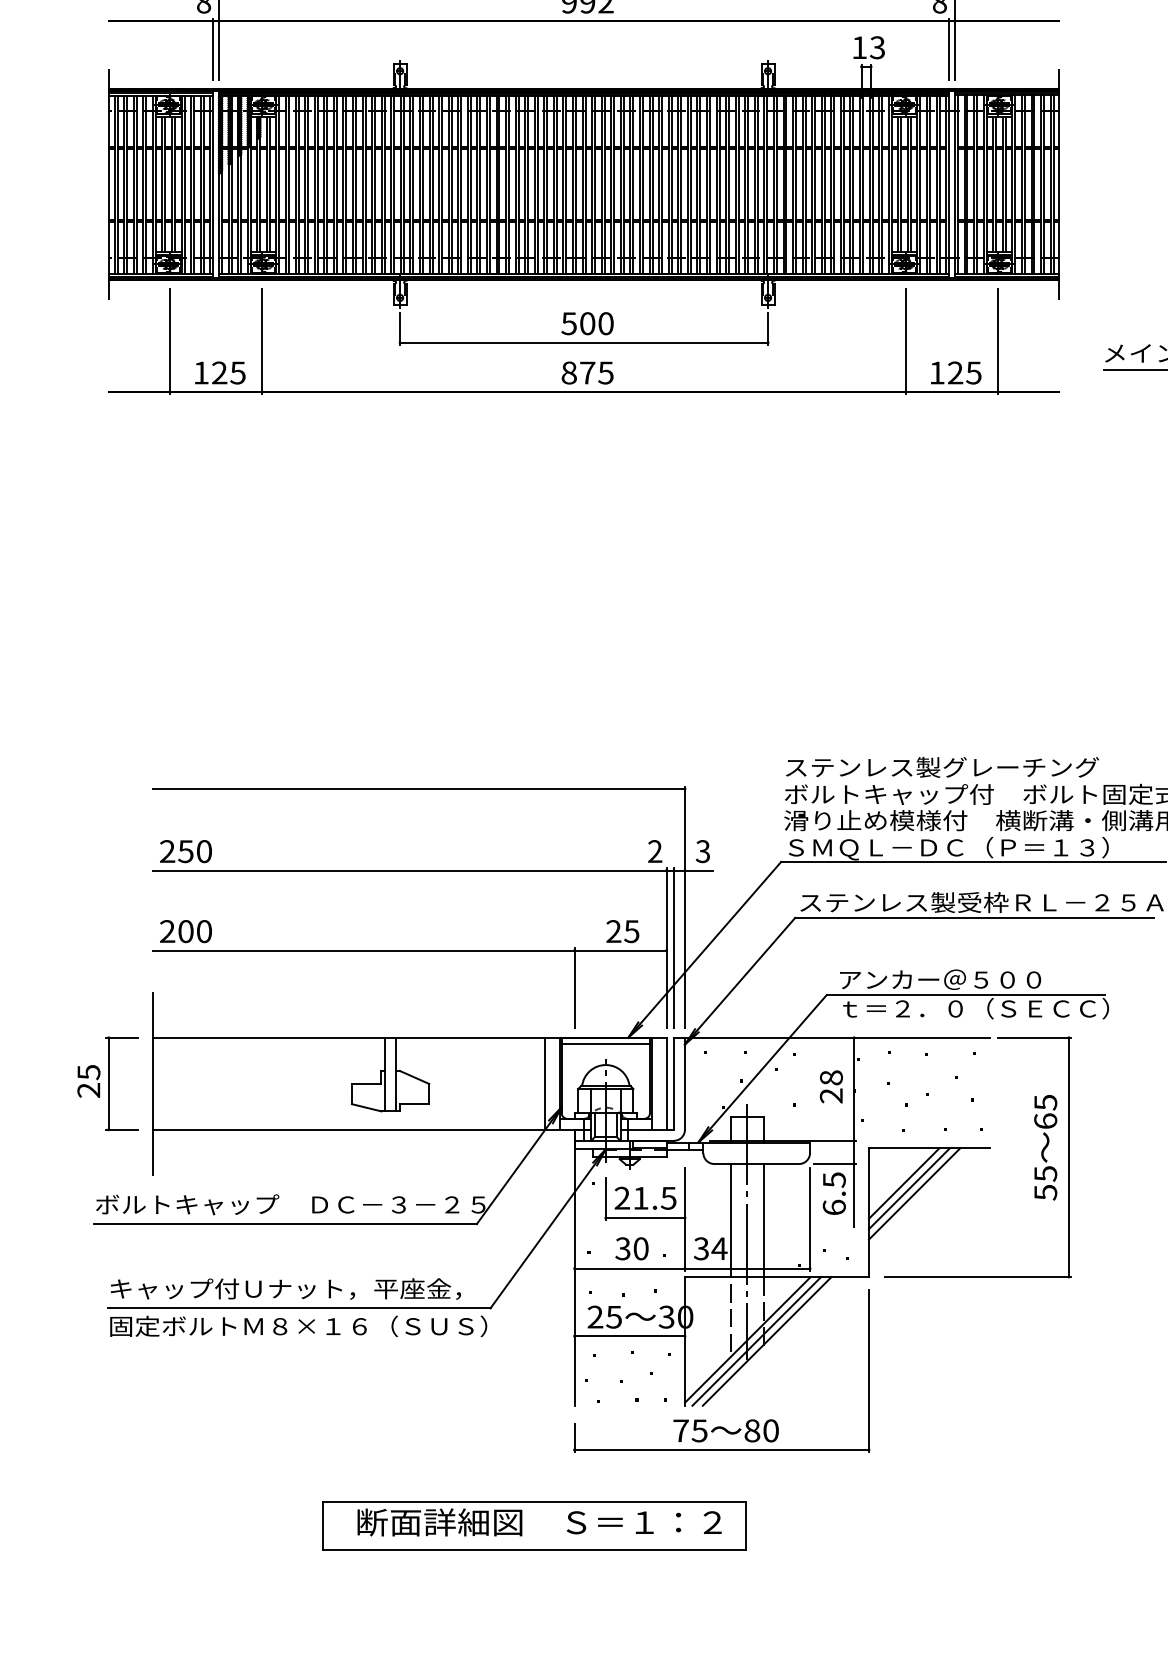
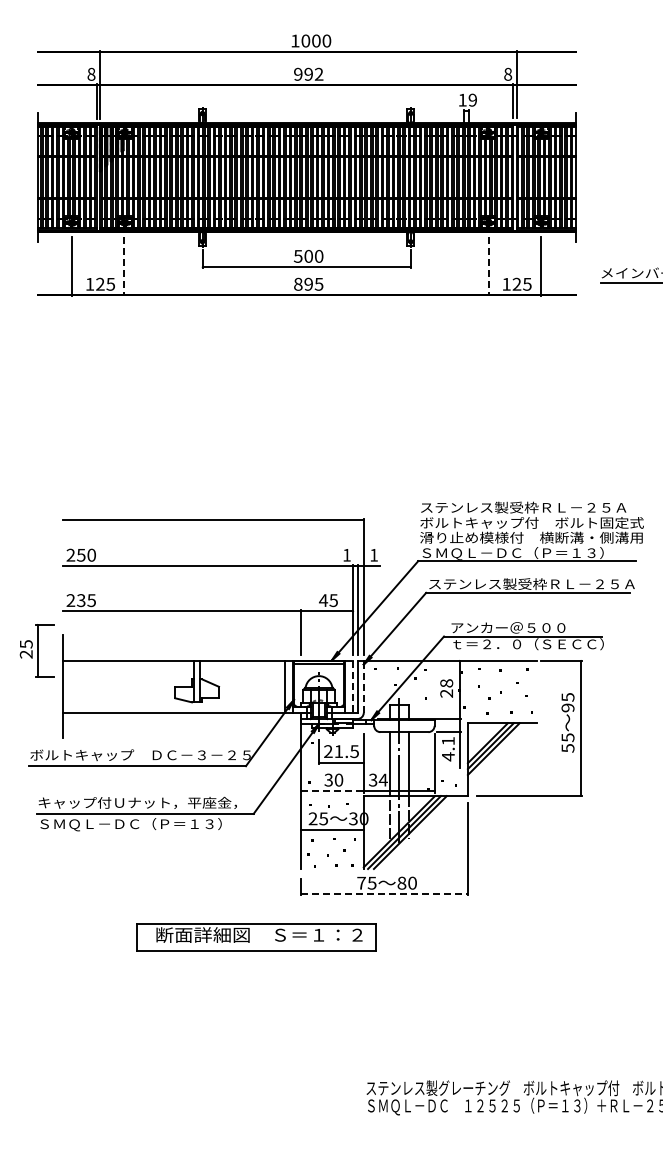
text: (876, 48) -> (472, 100), 13 -> 19
line: (262, 341) -> (124, 266), solid -> dashed
line: (905, 341) -> (488, 266), solid -> dashed
text: (587, 371) -> (308, 283), 875 -> 895
text: (1046, 767) -> (568, 507), ステンレス製グレーチング -> ステンレス製受枠ＲＬ－２５Ａ
text: (654, 850) -> (346, 554), 2 -> 1
text: (702, 850) -> (373, 554), 3 -> 1
text: (195, 931) -> (86, 600), 200 -> 235
text: (613, 931) -> (323, 600), 25 -> 45
part: (106, 1083) -> (36, 650), moved
line: (684, 1083) -> (363, 686), solid -> dashed
line: (666, 1085) -> (353, 687), solid -> dashed
text: (1044, 1120) -> (567, 707), 65 -> 95
text: (832, 1194) -> (447, 749), 6.5 -> 4.1
line: (631, 1268) -> (333, 791), solid -> dashed
text: (297, 1327) -> (144, 824), 固定ボルトＭ８×１６（ＳＵＳ） -> ＳＭＱＬ－ＤＣ（Ｐ＝１３）
line: (723, 1450) -> (385, 894), solid -> dashed
part: (534, 1526) -> (256, 937), moved

